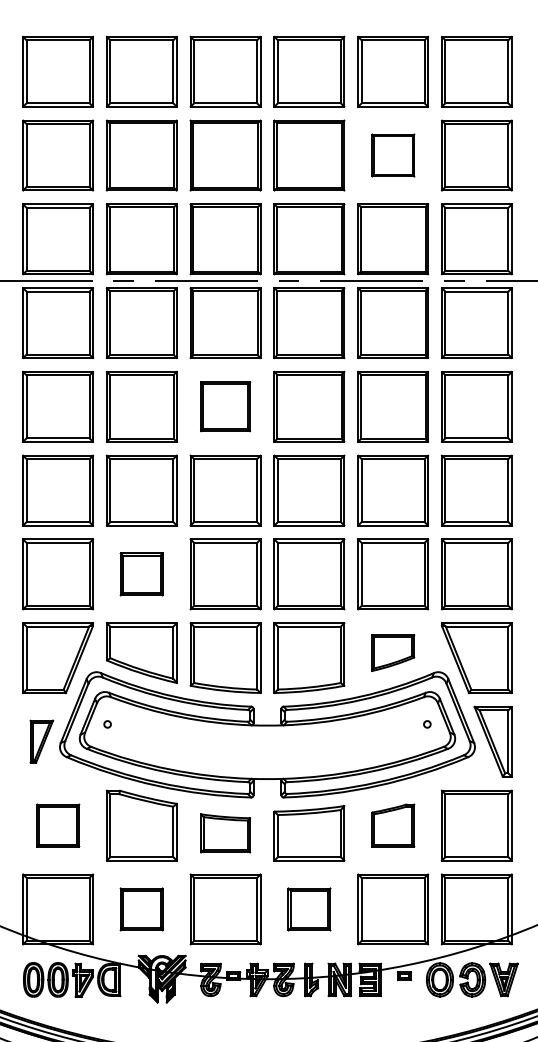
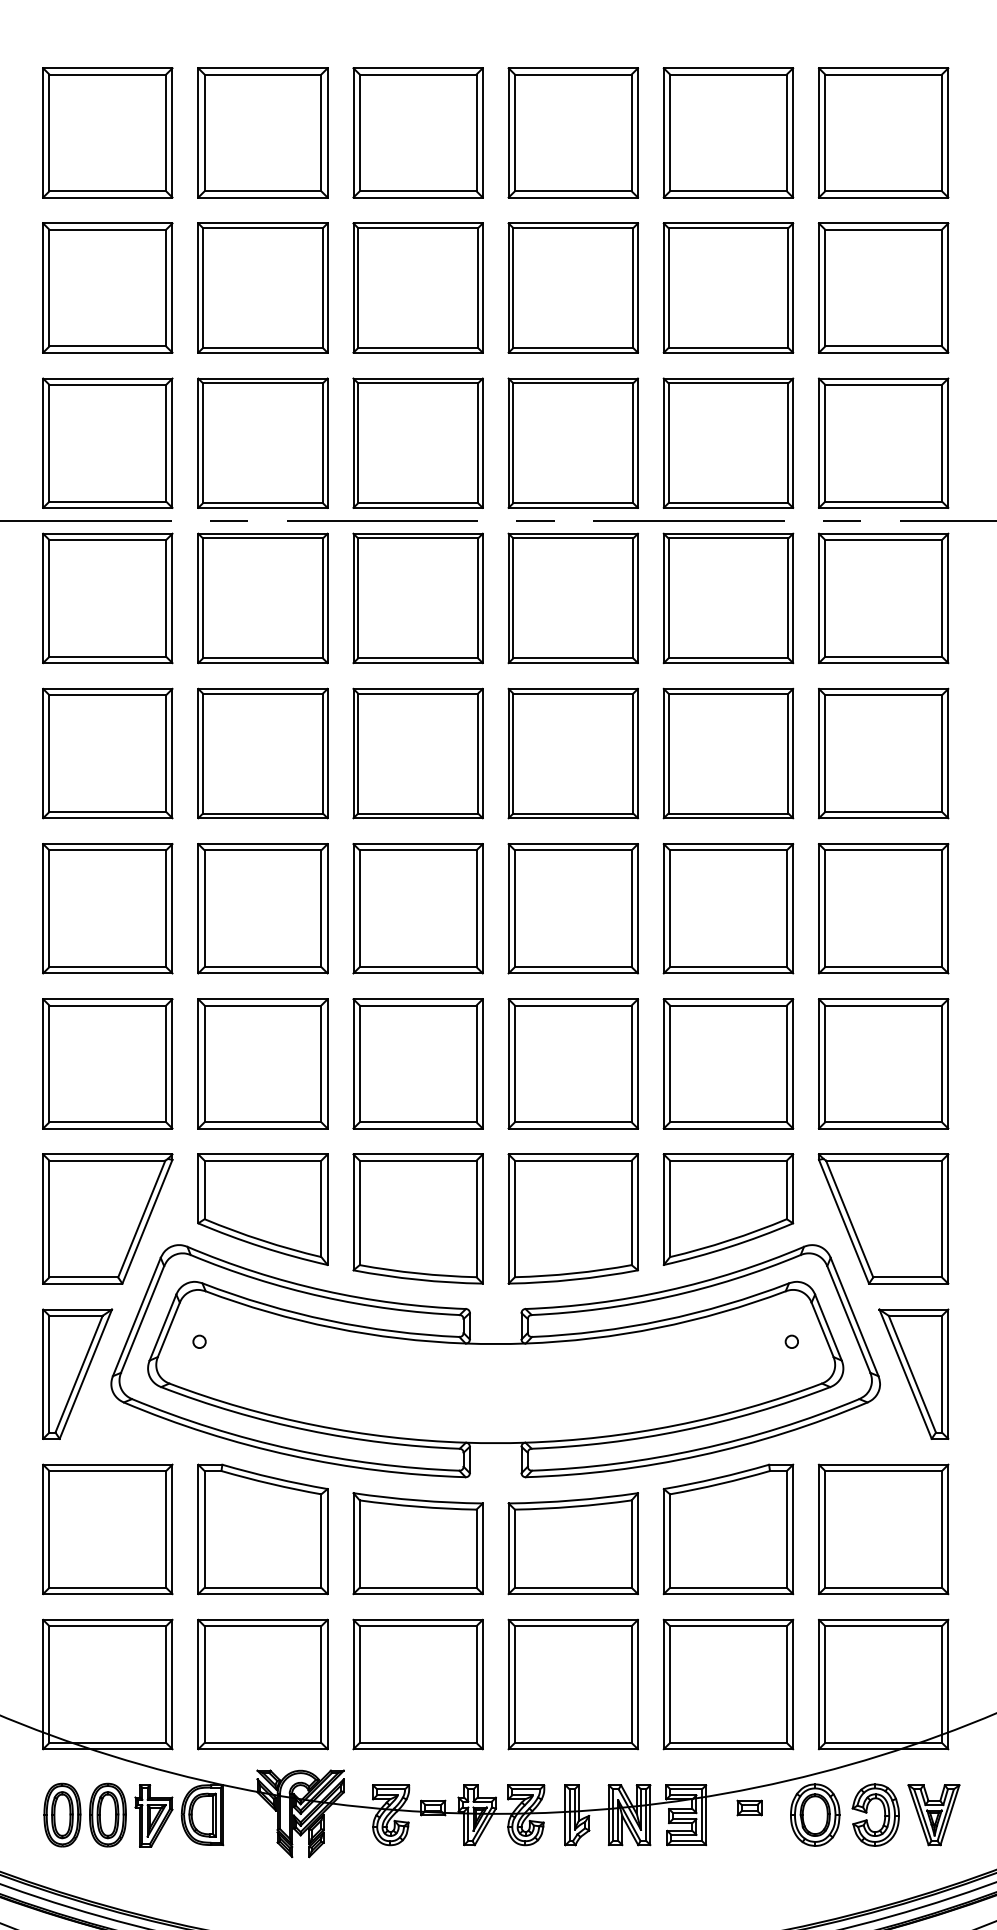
part: (393, 155) -> (729, 287), size x1.67
part: (225, 406) -> (417, 752), size x1.43
part: (141, 574) -> (262, 1064), size x1.67
part: (393, 652) -> (729, 1208), size x1.67
part: (41, 741) -> (77, 1373), size x1.67
part: (58, 825) -> (108, 1529), size x1.67
part: (393, 825) -> (729, 1529), size x1.67
part: (225, 833) -> (417, 1543), size x1.43
part: (141, 909) -> (262, 1684), size x1.67
part: (309, 909) -> (573, 1684), size x1.67

